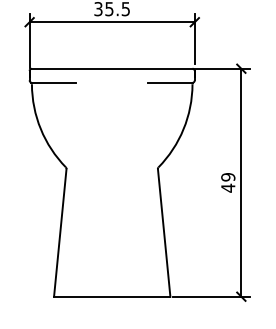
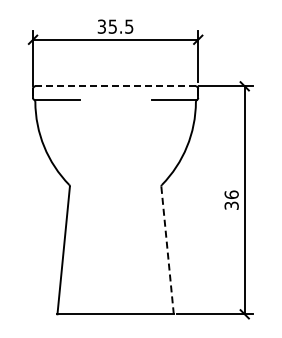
line: (113, 68) -> (116, 86), solid -> dashed
text: (228, 182) -> (231, 200), 49 -> 36
line: (164, 232) -> (167, 250), solid -> dashed

